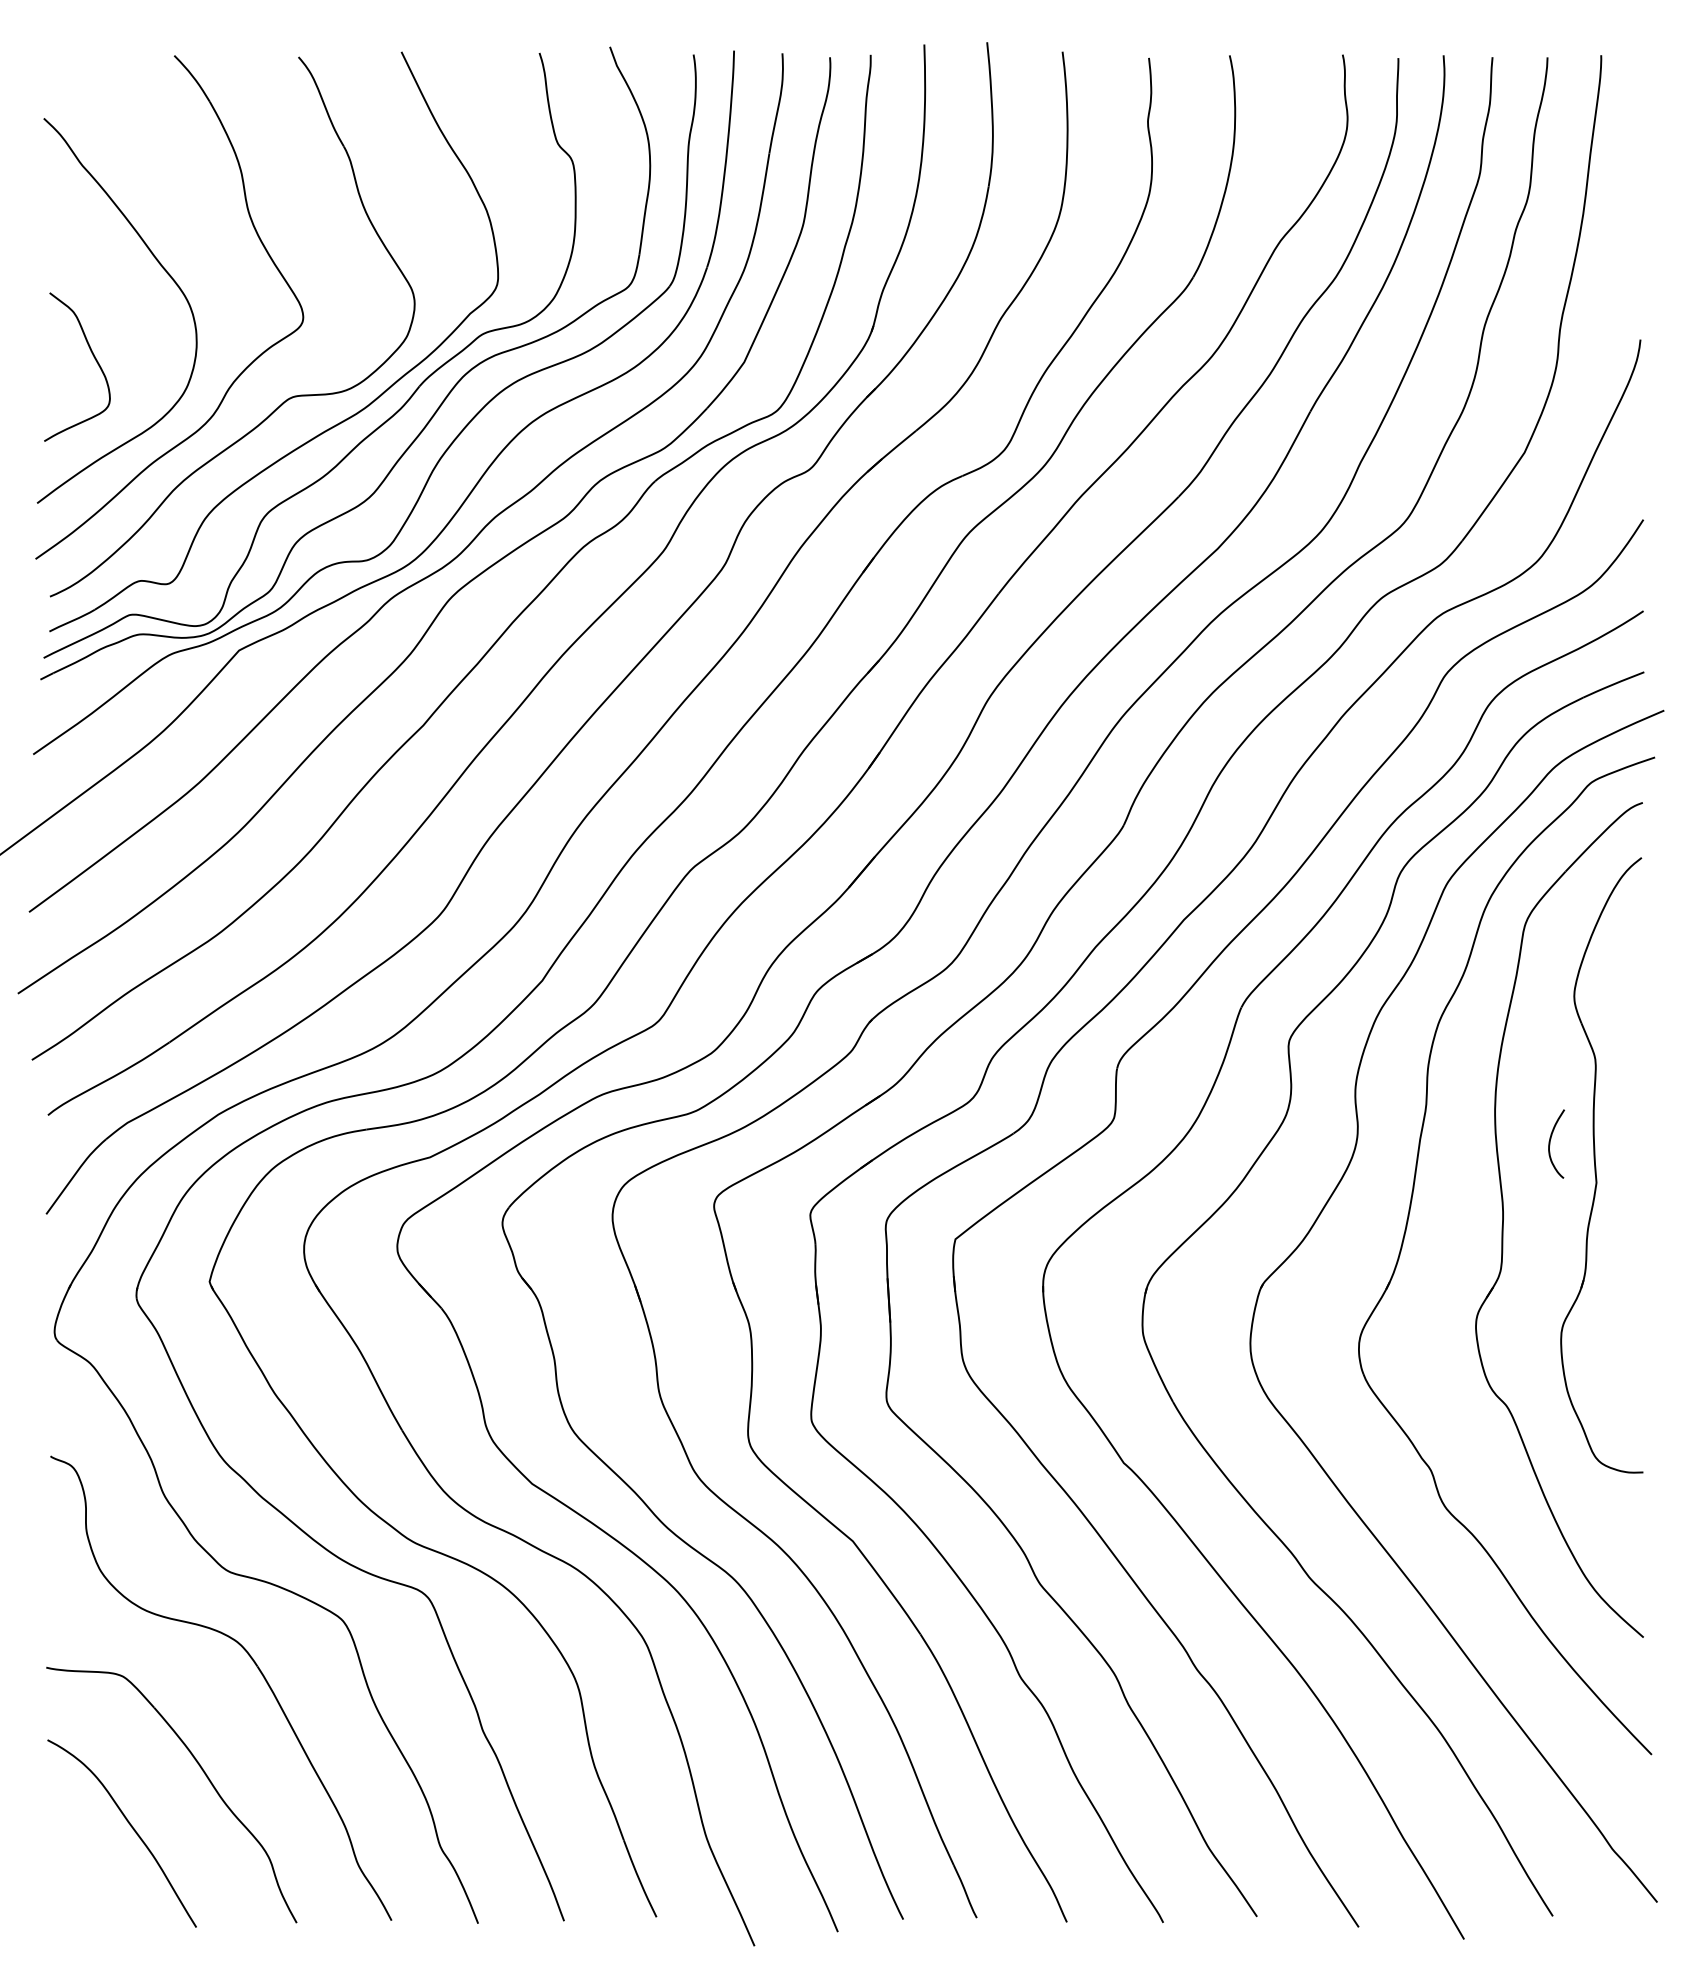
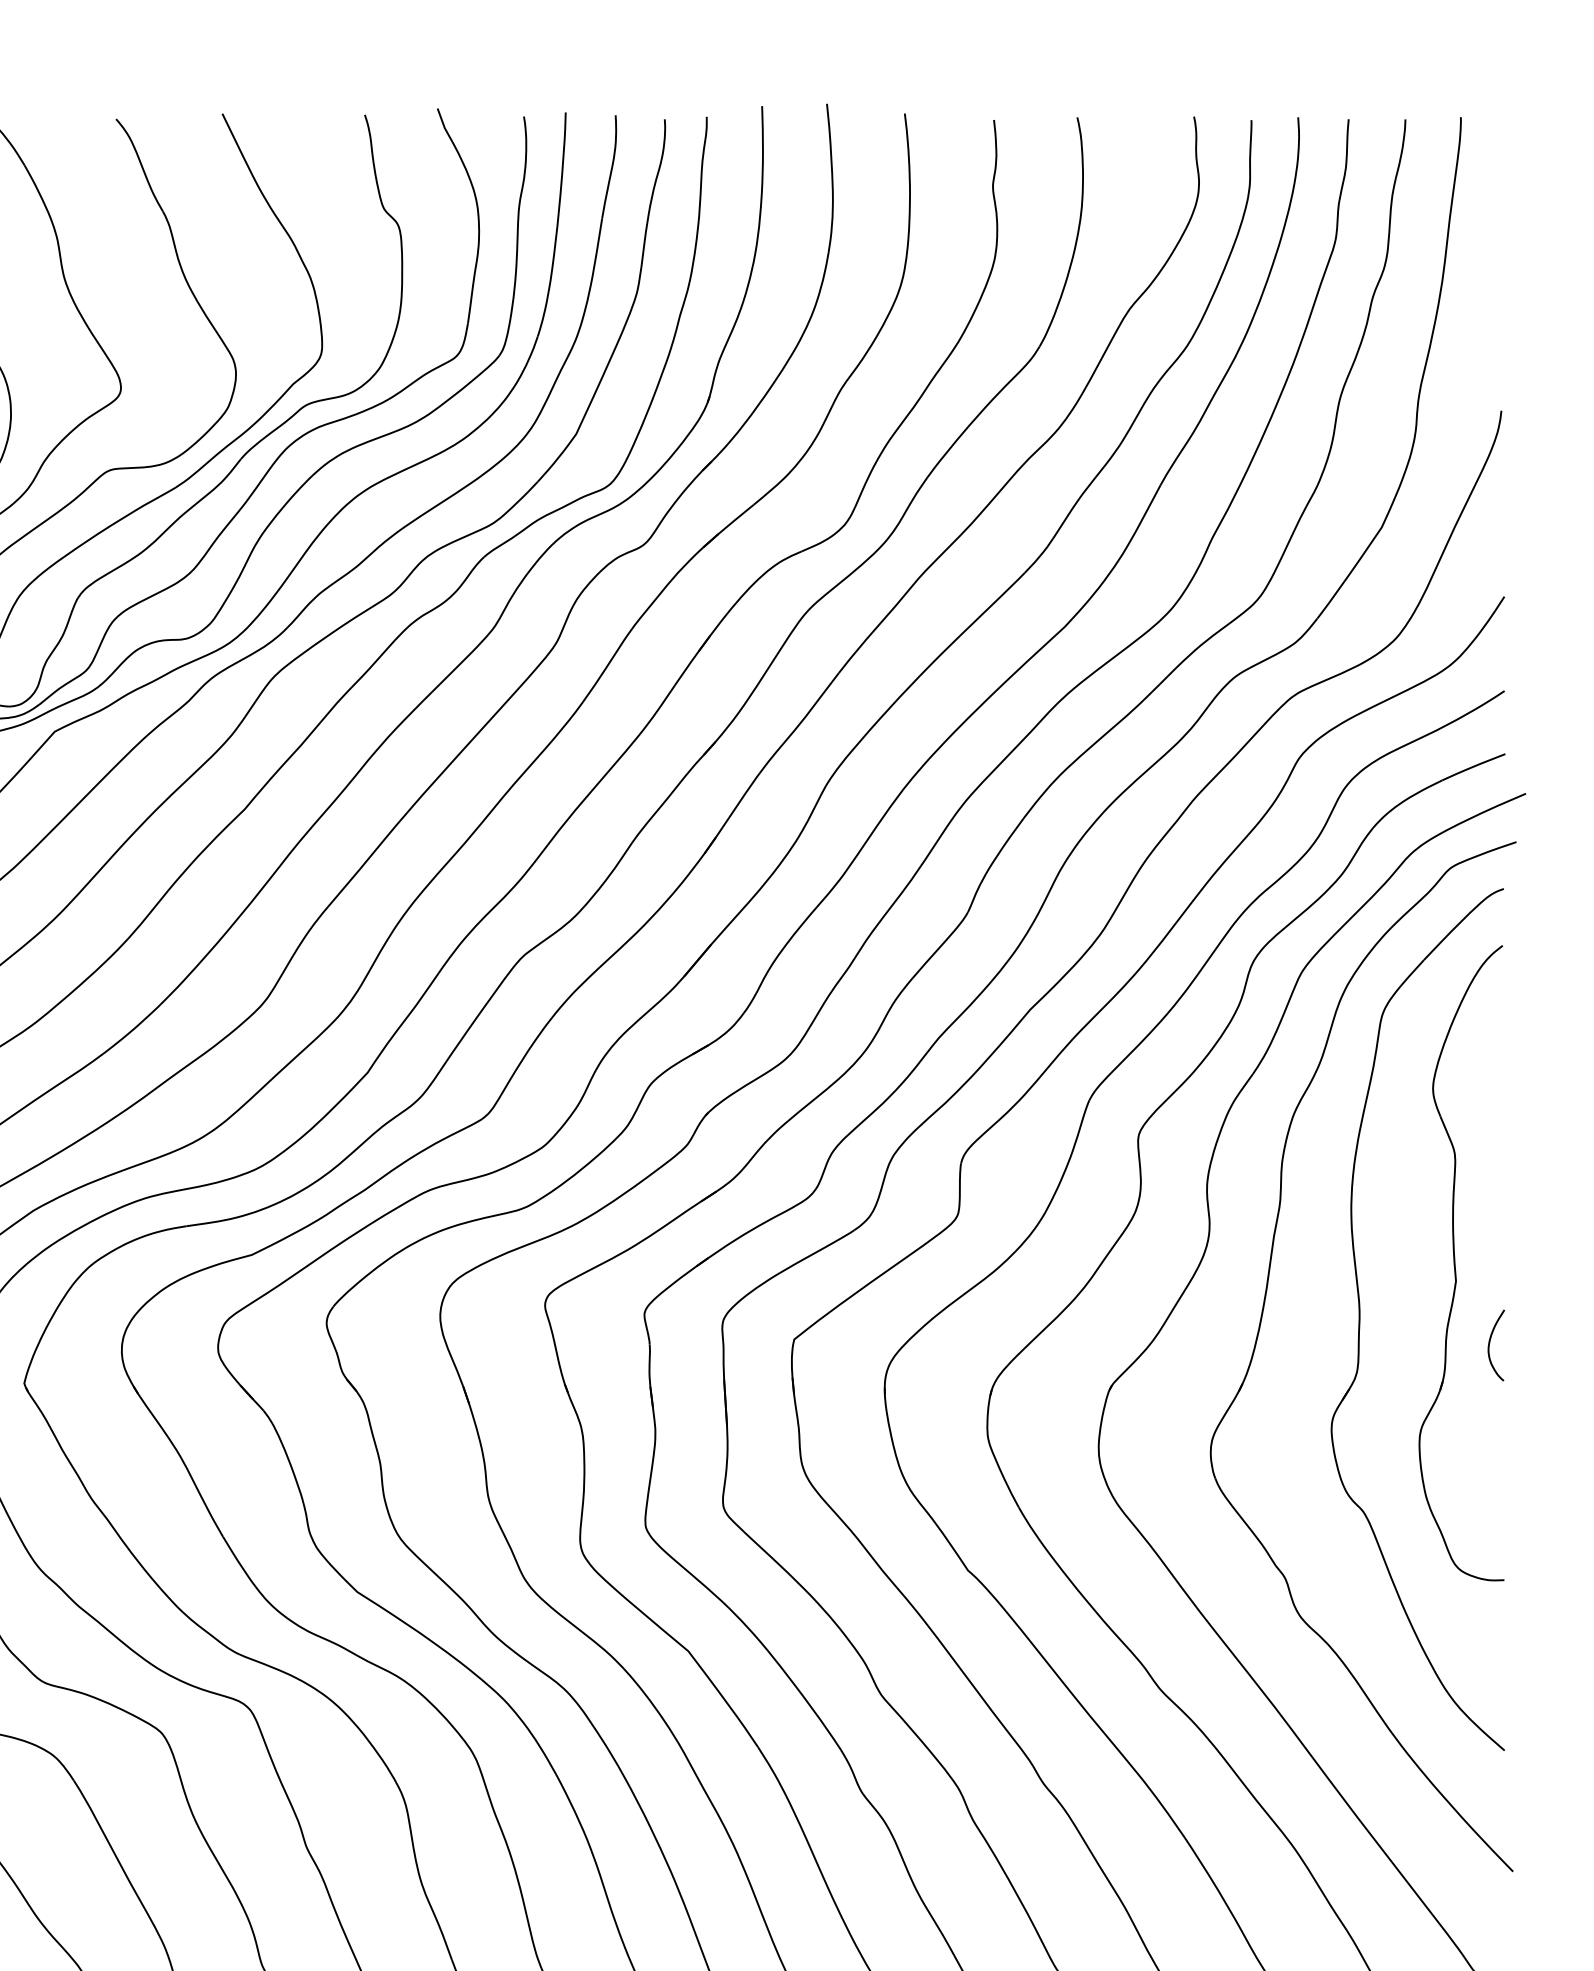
curve: (1550, 1143) -> (1490, 1344), moved

